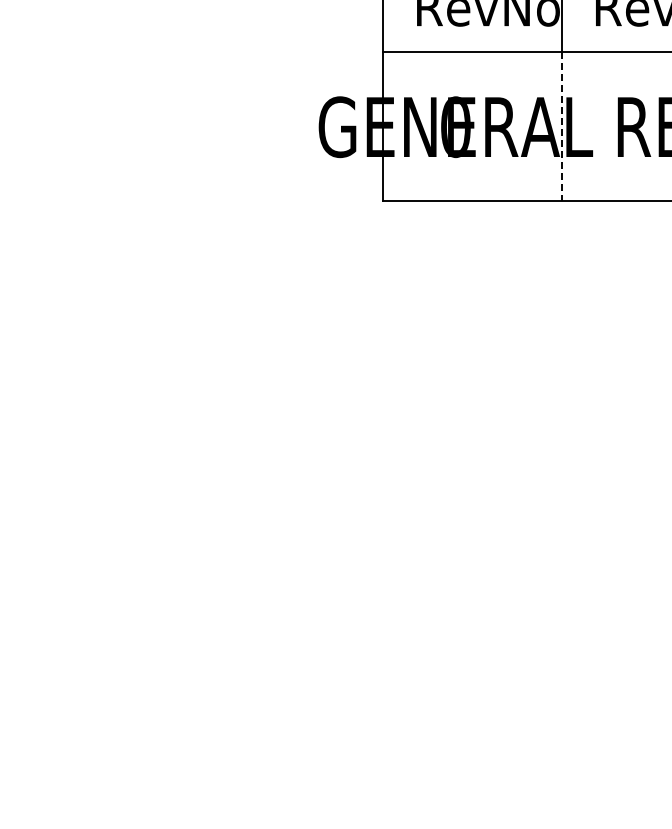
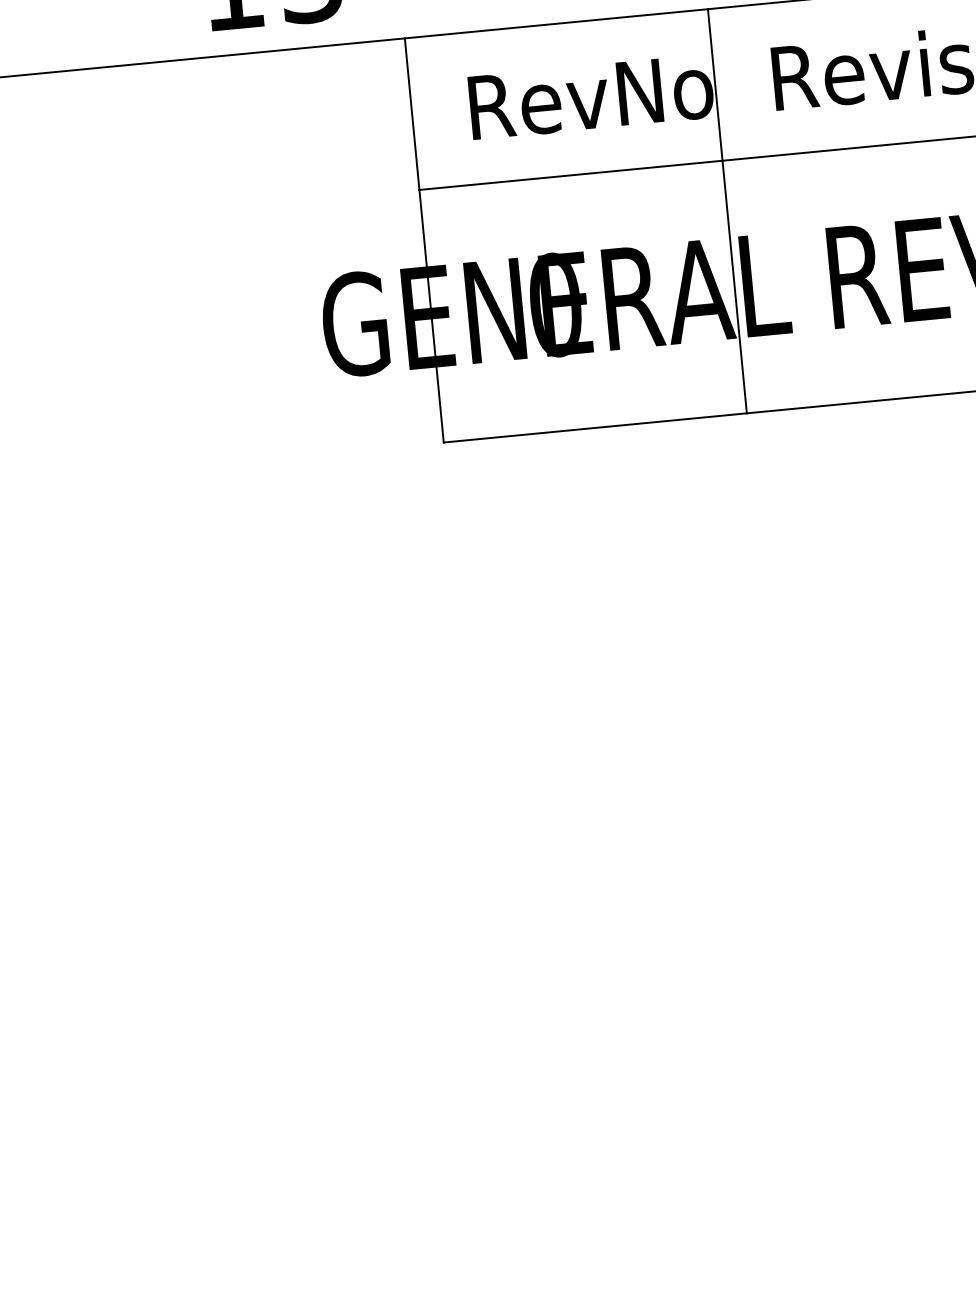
line: (561, 126) -> (734, 286), dashed -> solid

